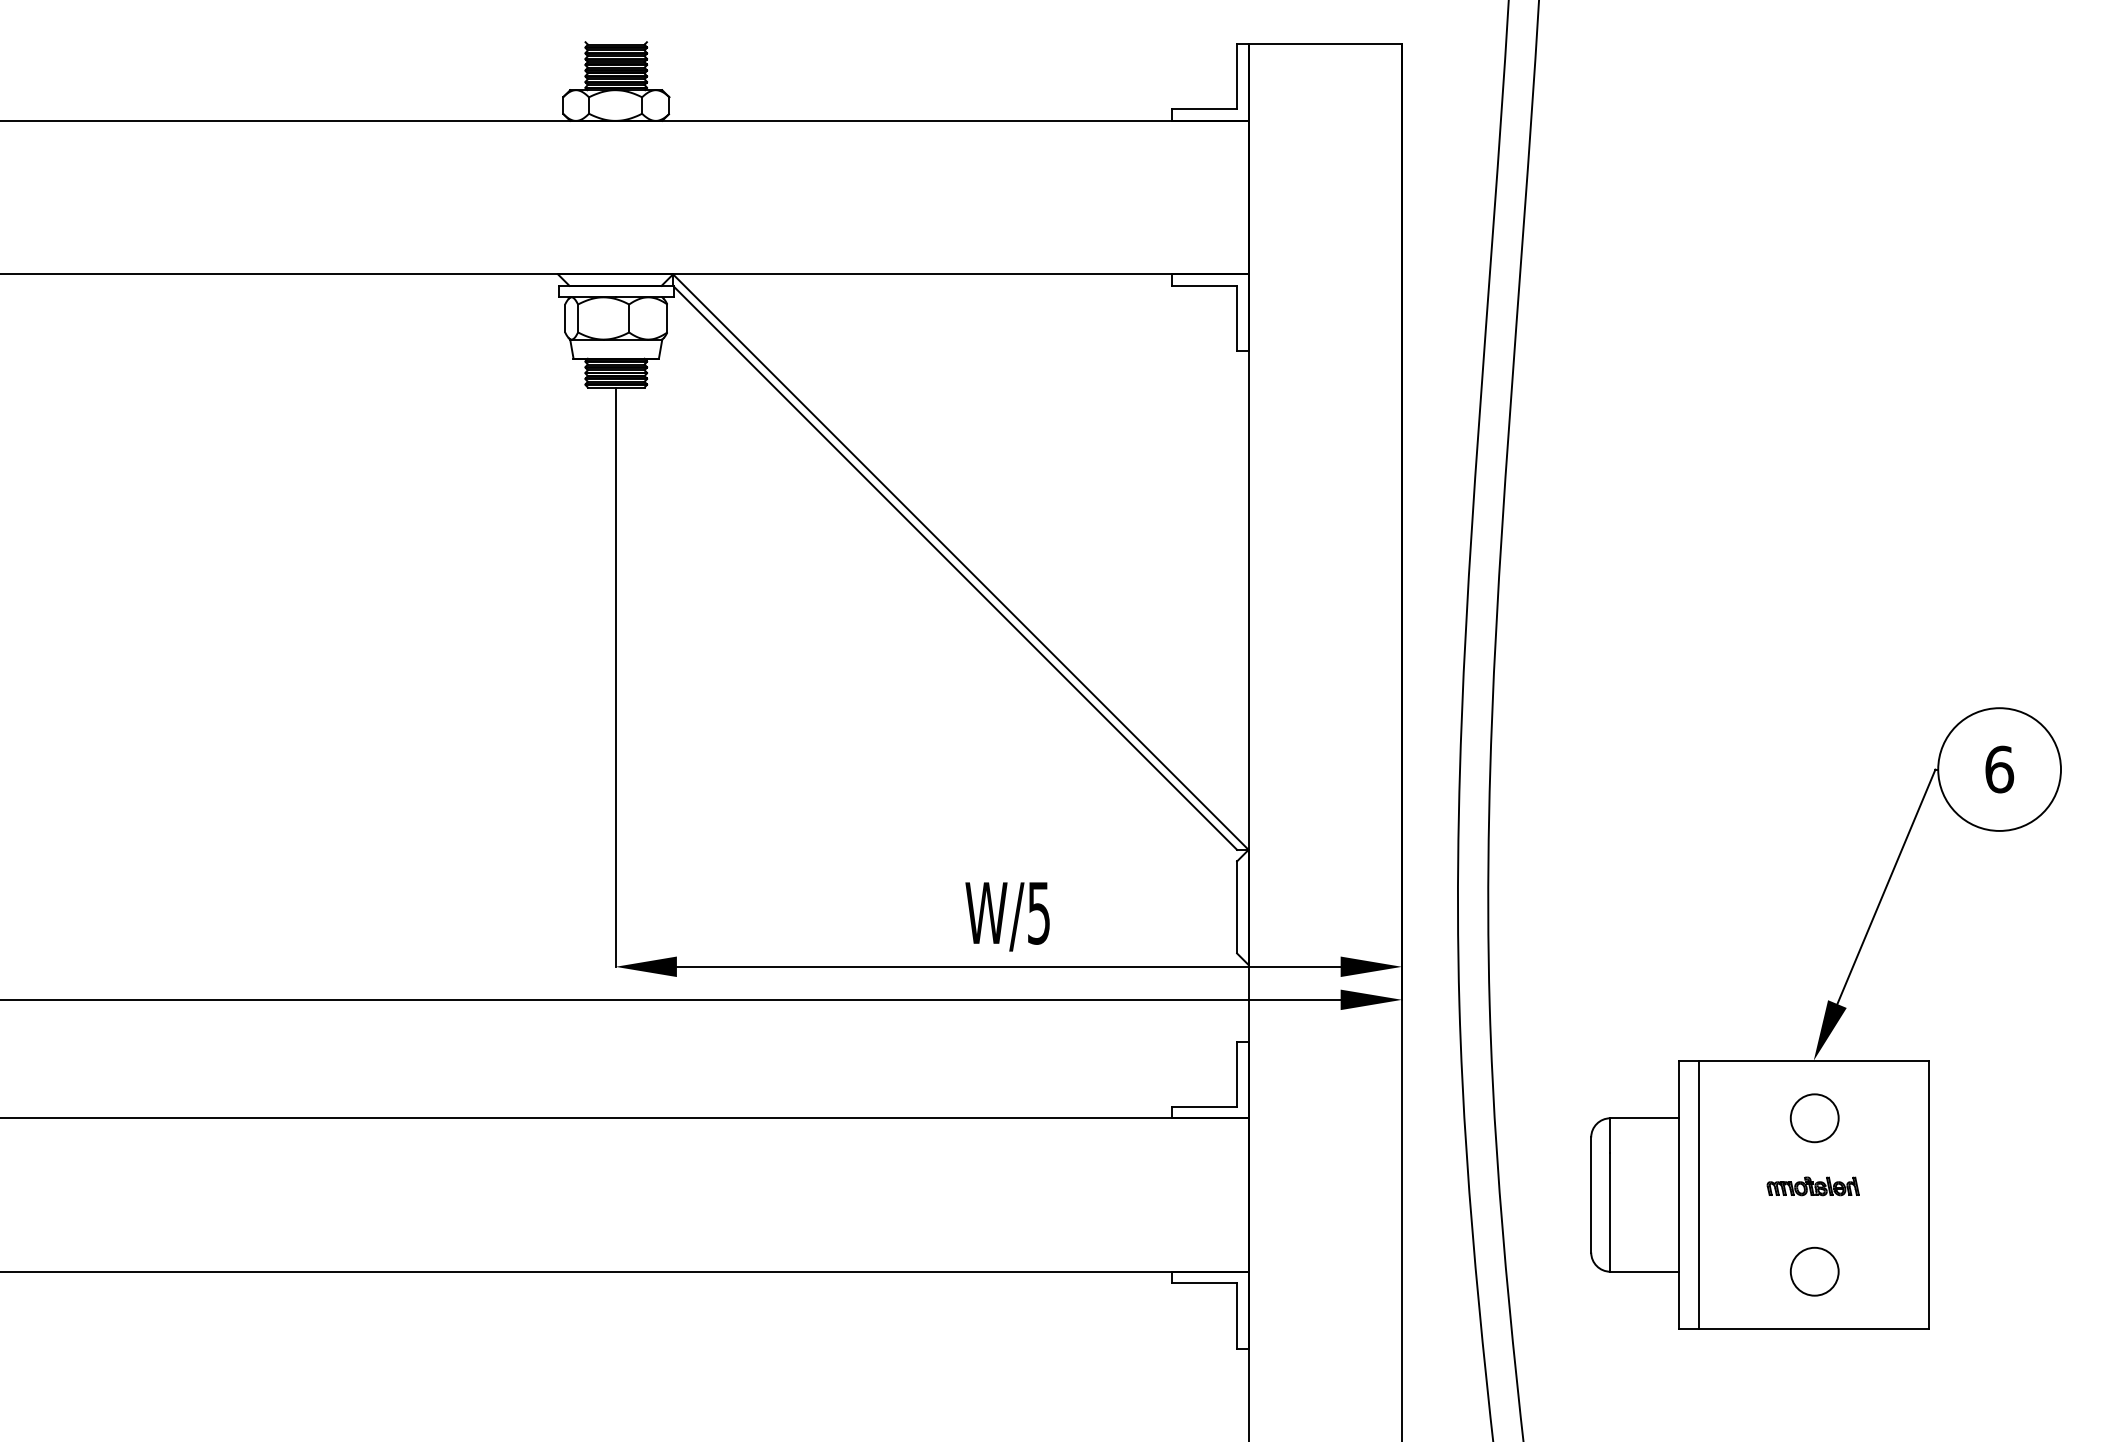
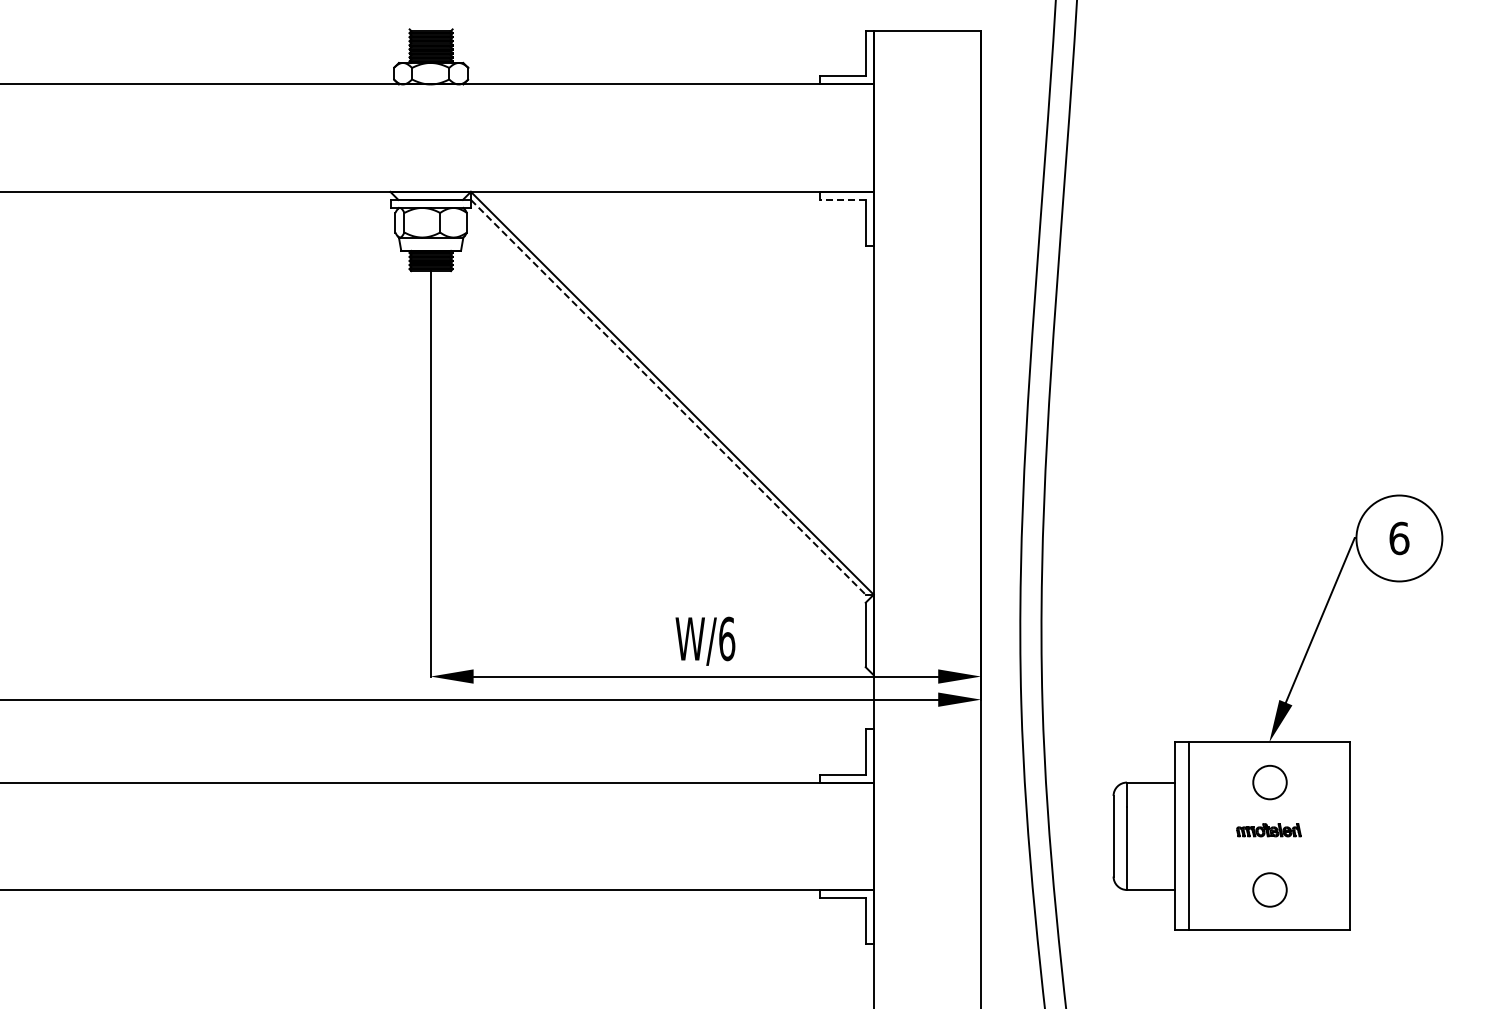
line: (1203, 285) -> (842, 199), solid -> dashed
line: (955, 568) -> (668, 397), solid -> dashed
text: (1039, 912) -> (727, 638), W/5 -> W/6

